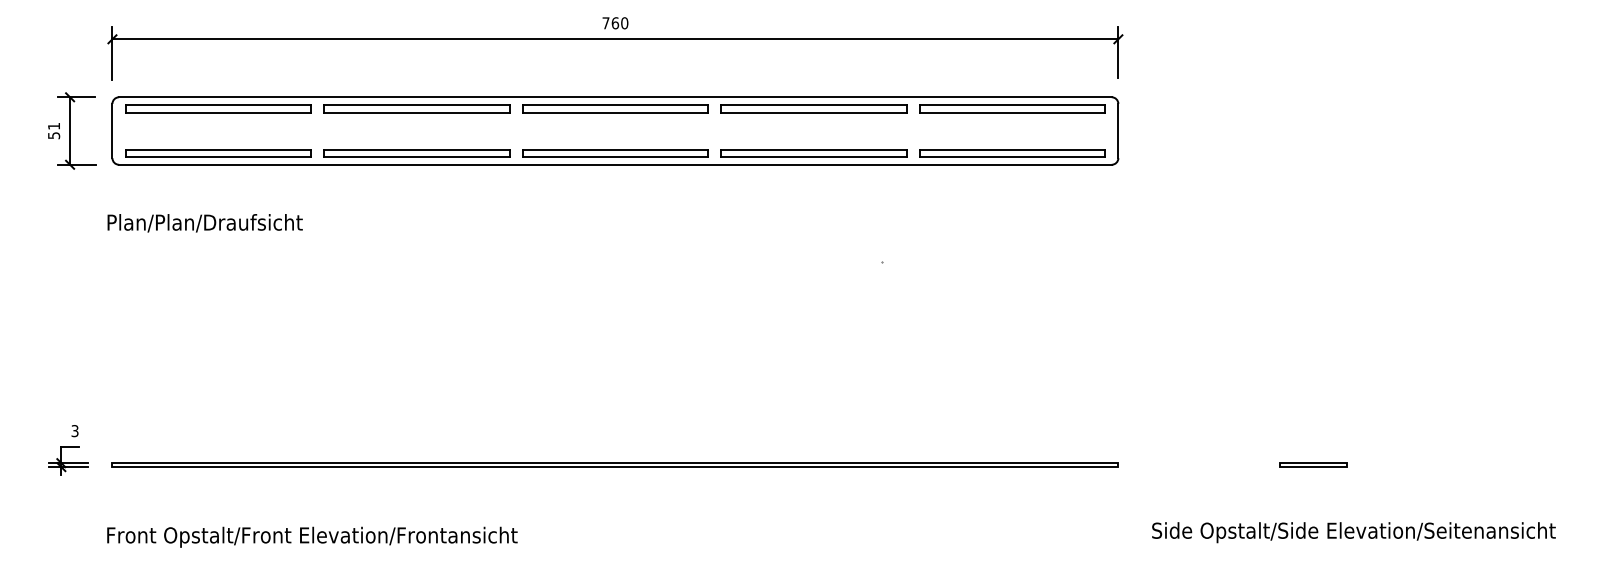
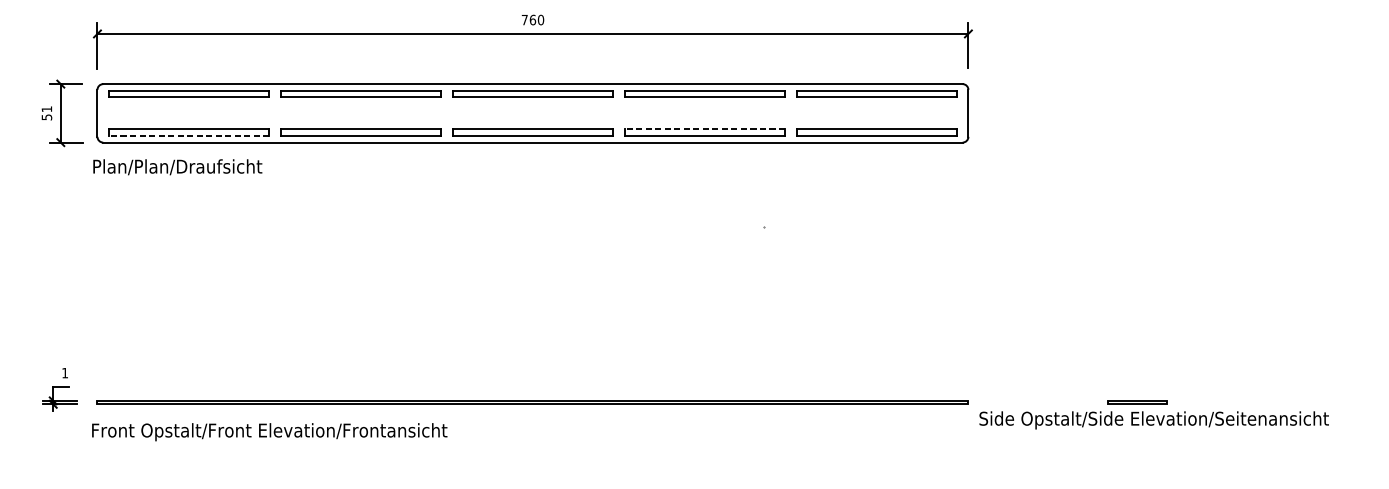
line: (813, 149) -> (704, 129), solid -> dashed
line: (218, 156) -> (189, 135), solid -> dashed
text: (204, 223) -> (177, 167), moved
text: (74, 431) -> (64, 373), 3 -> 1
text: (1353, 532) -> (1153, 420), moved
text: (312, 536) -> (269, 431), moved

